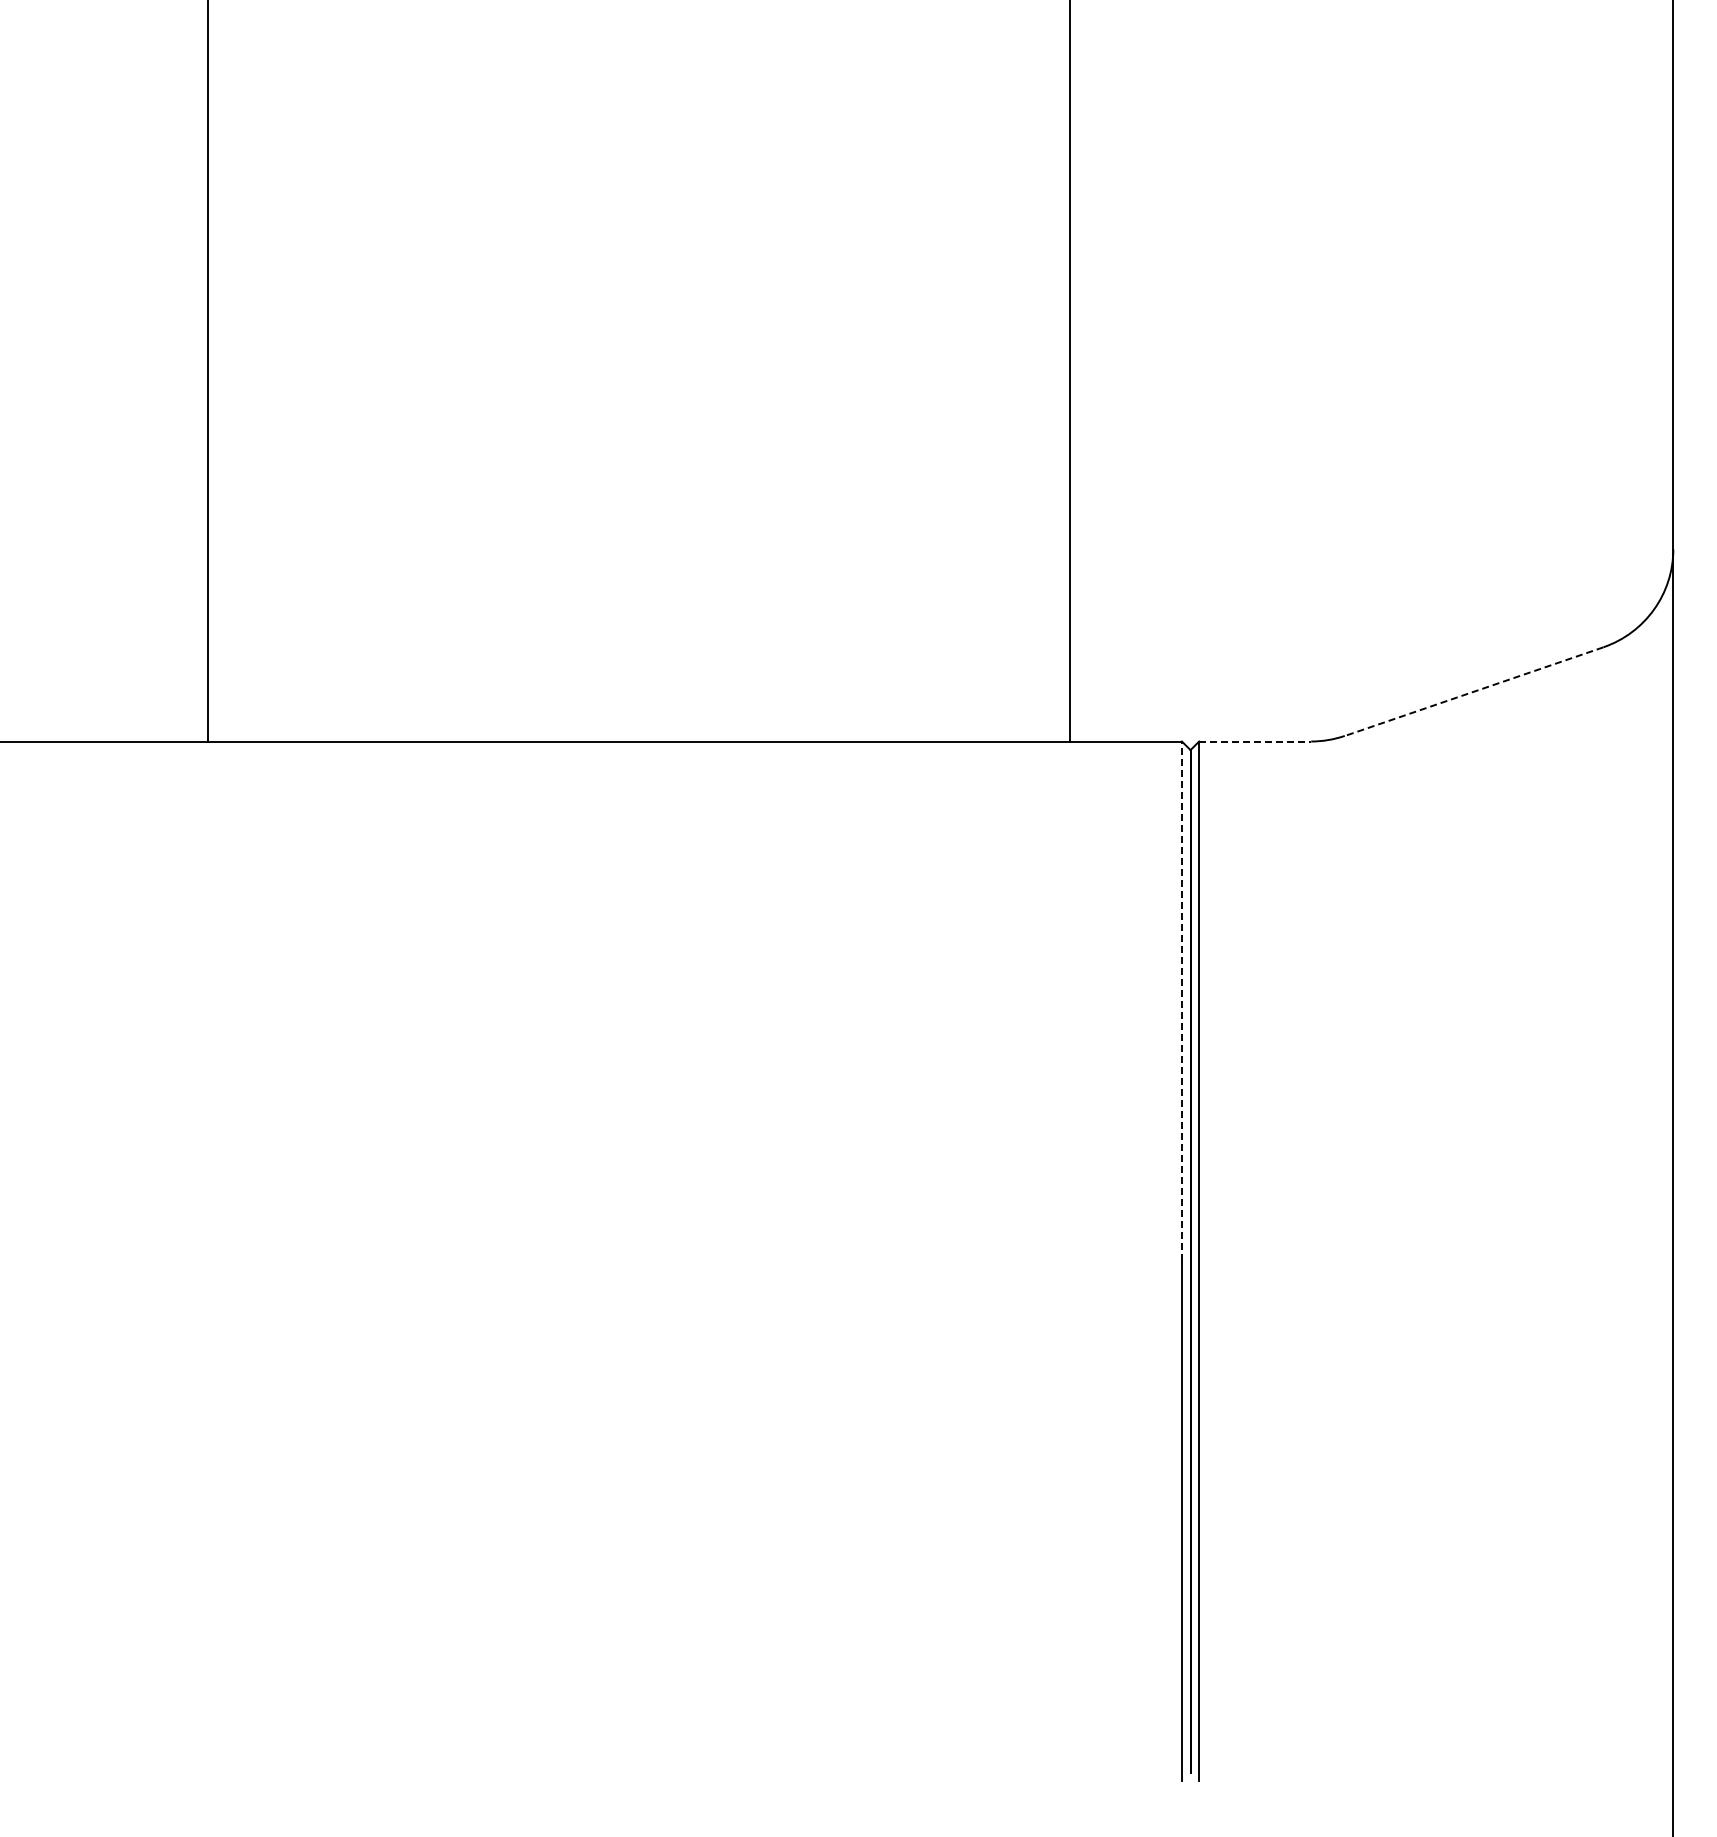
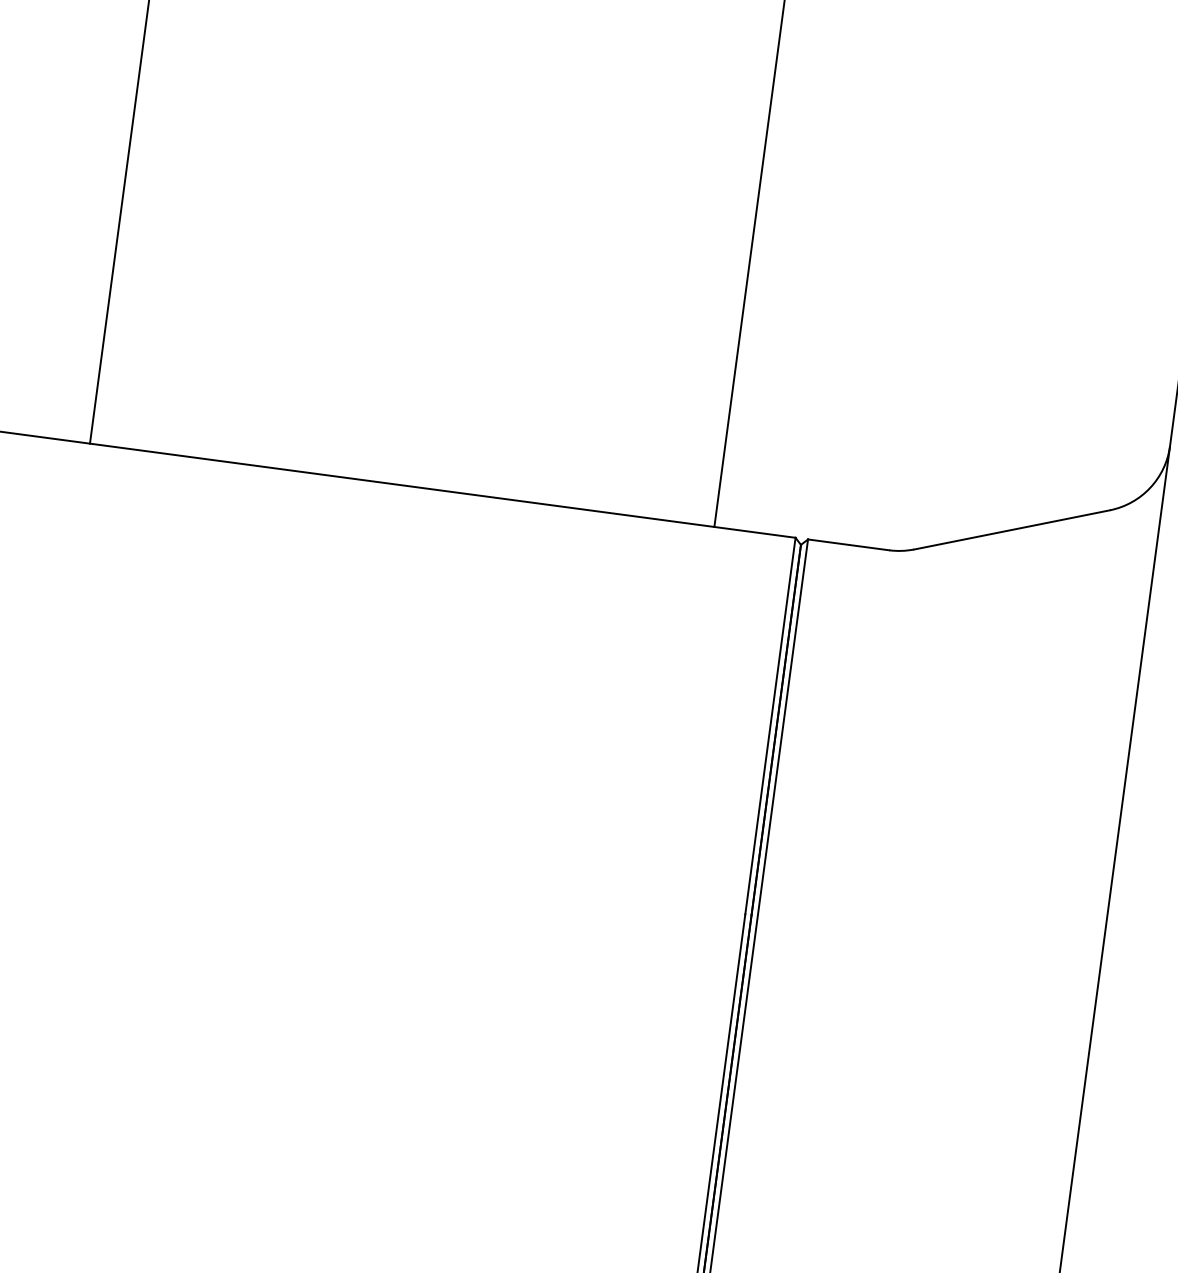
line: (1474, 691) -> (1012, 529), dashed -> solid
line: (1255, 741) -> (848, 544), dashed -> solid
line: (1181, 1001) -> (770, 726), dashed -> solid

